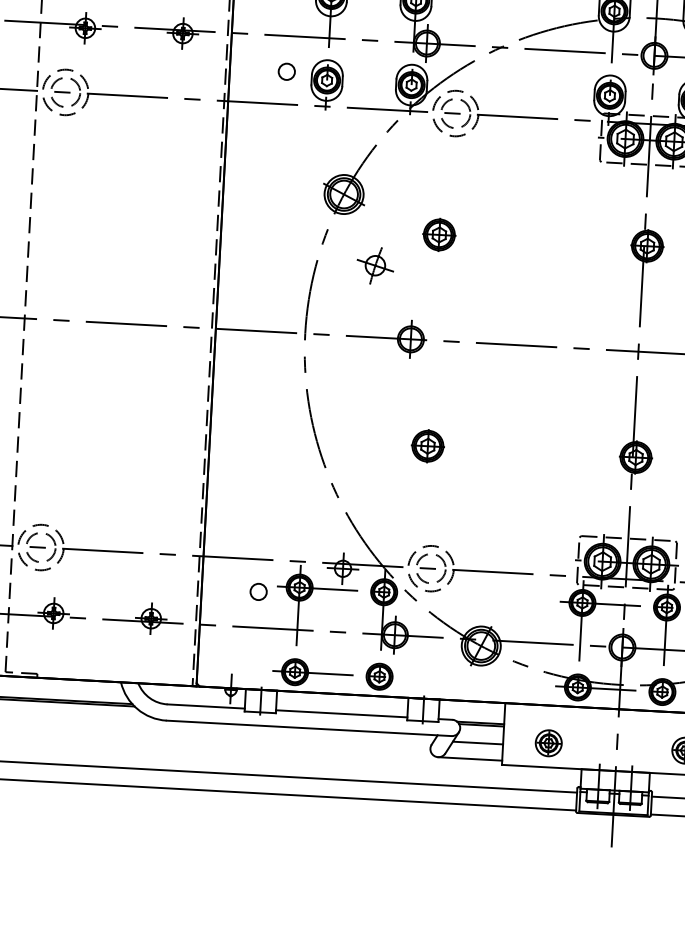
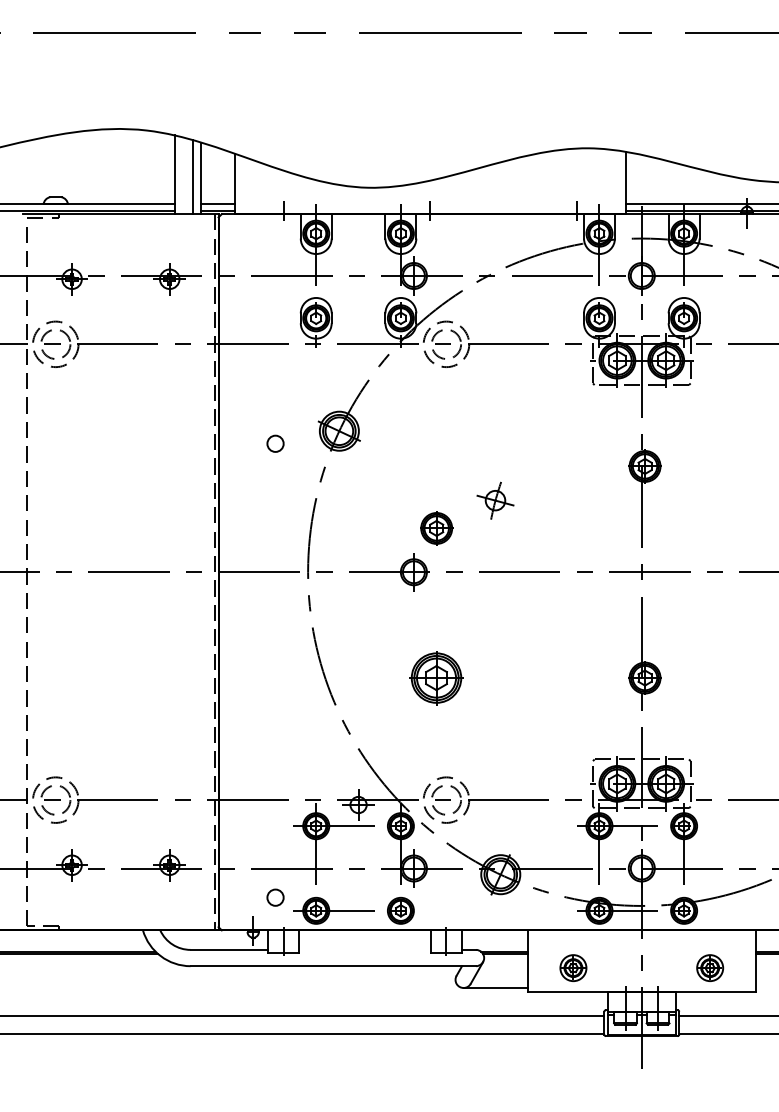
circle: (286, 71) -> (275, 443), moved
part: (439, 234) -> (436, 528), moved
part: (375, 265) -> (495, 500), moved
part: (427, 445) -> (436, 677), size x1.6
circle: (258, 591) -> (275, 897), moved
line: (341, 713) -> (364, 949), removed
line: (477, 742) -> (502, 971), removed

